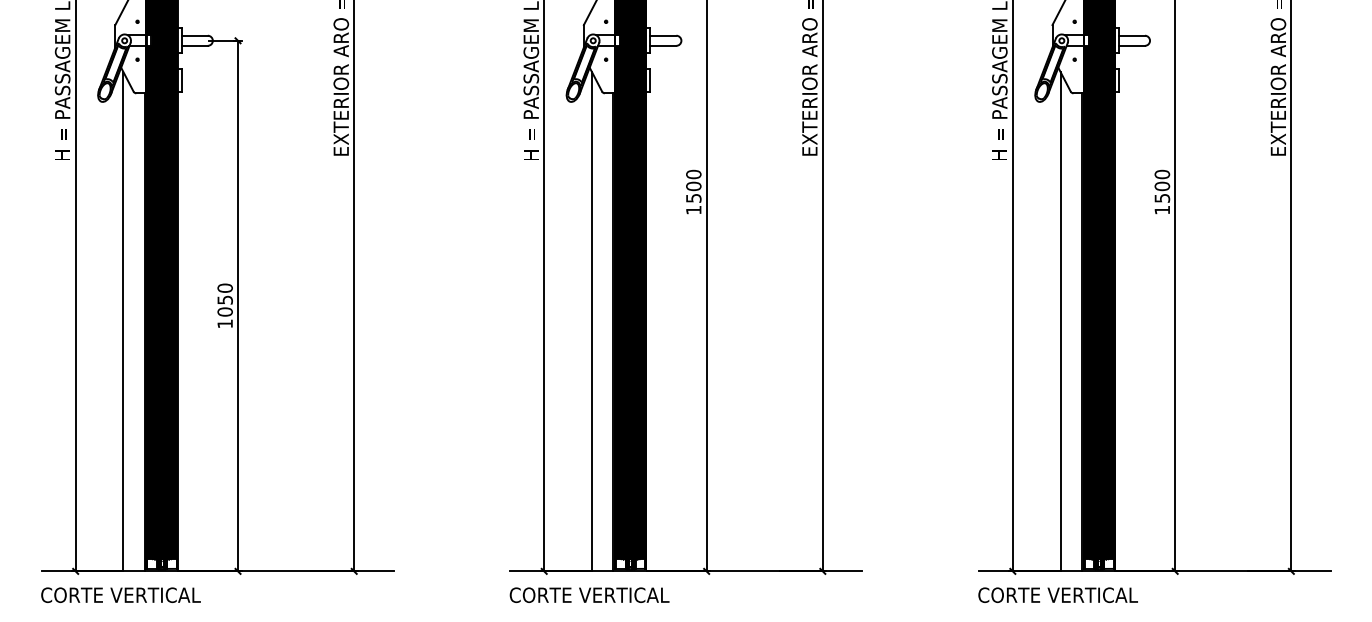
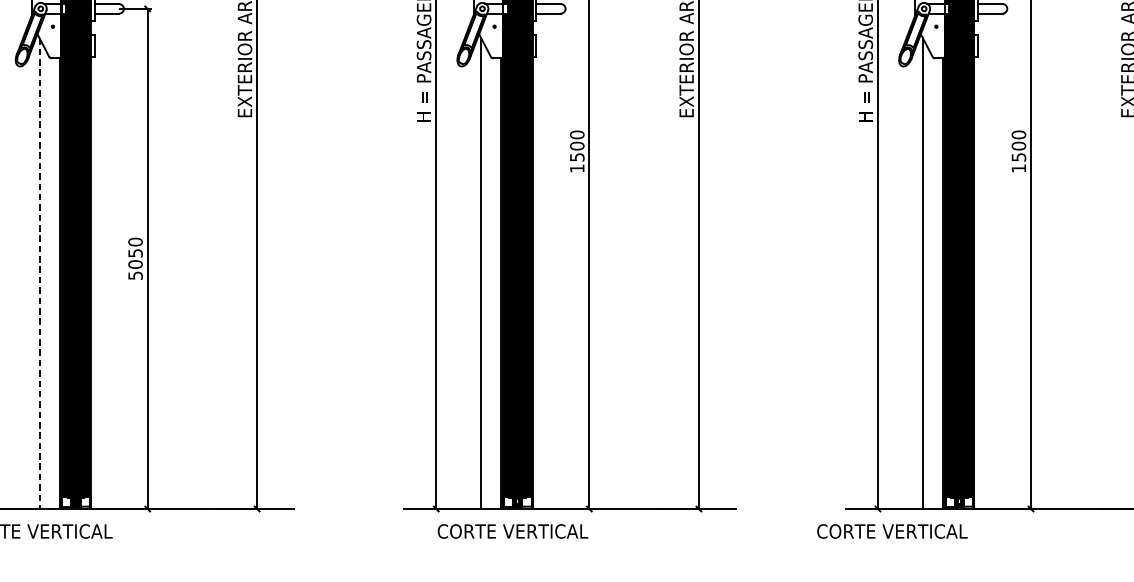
line: (123, 321) -> (39, 273), solid -> dashed
text: (224, 323) -> (134, 275), 1050 -> 5050
text: (589, 594) -> (512, 530), moved
text: (1057, 594) -> (891, 530), moved

